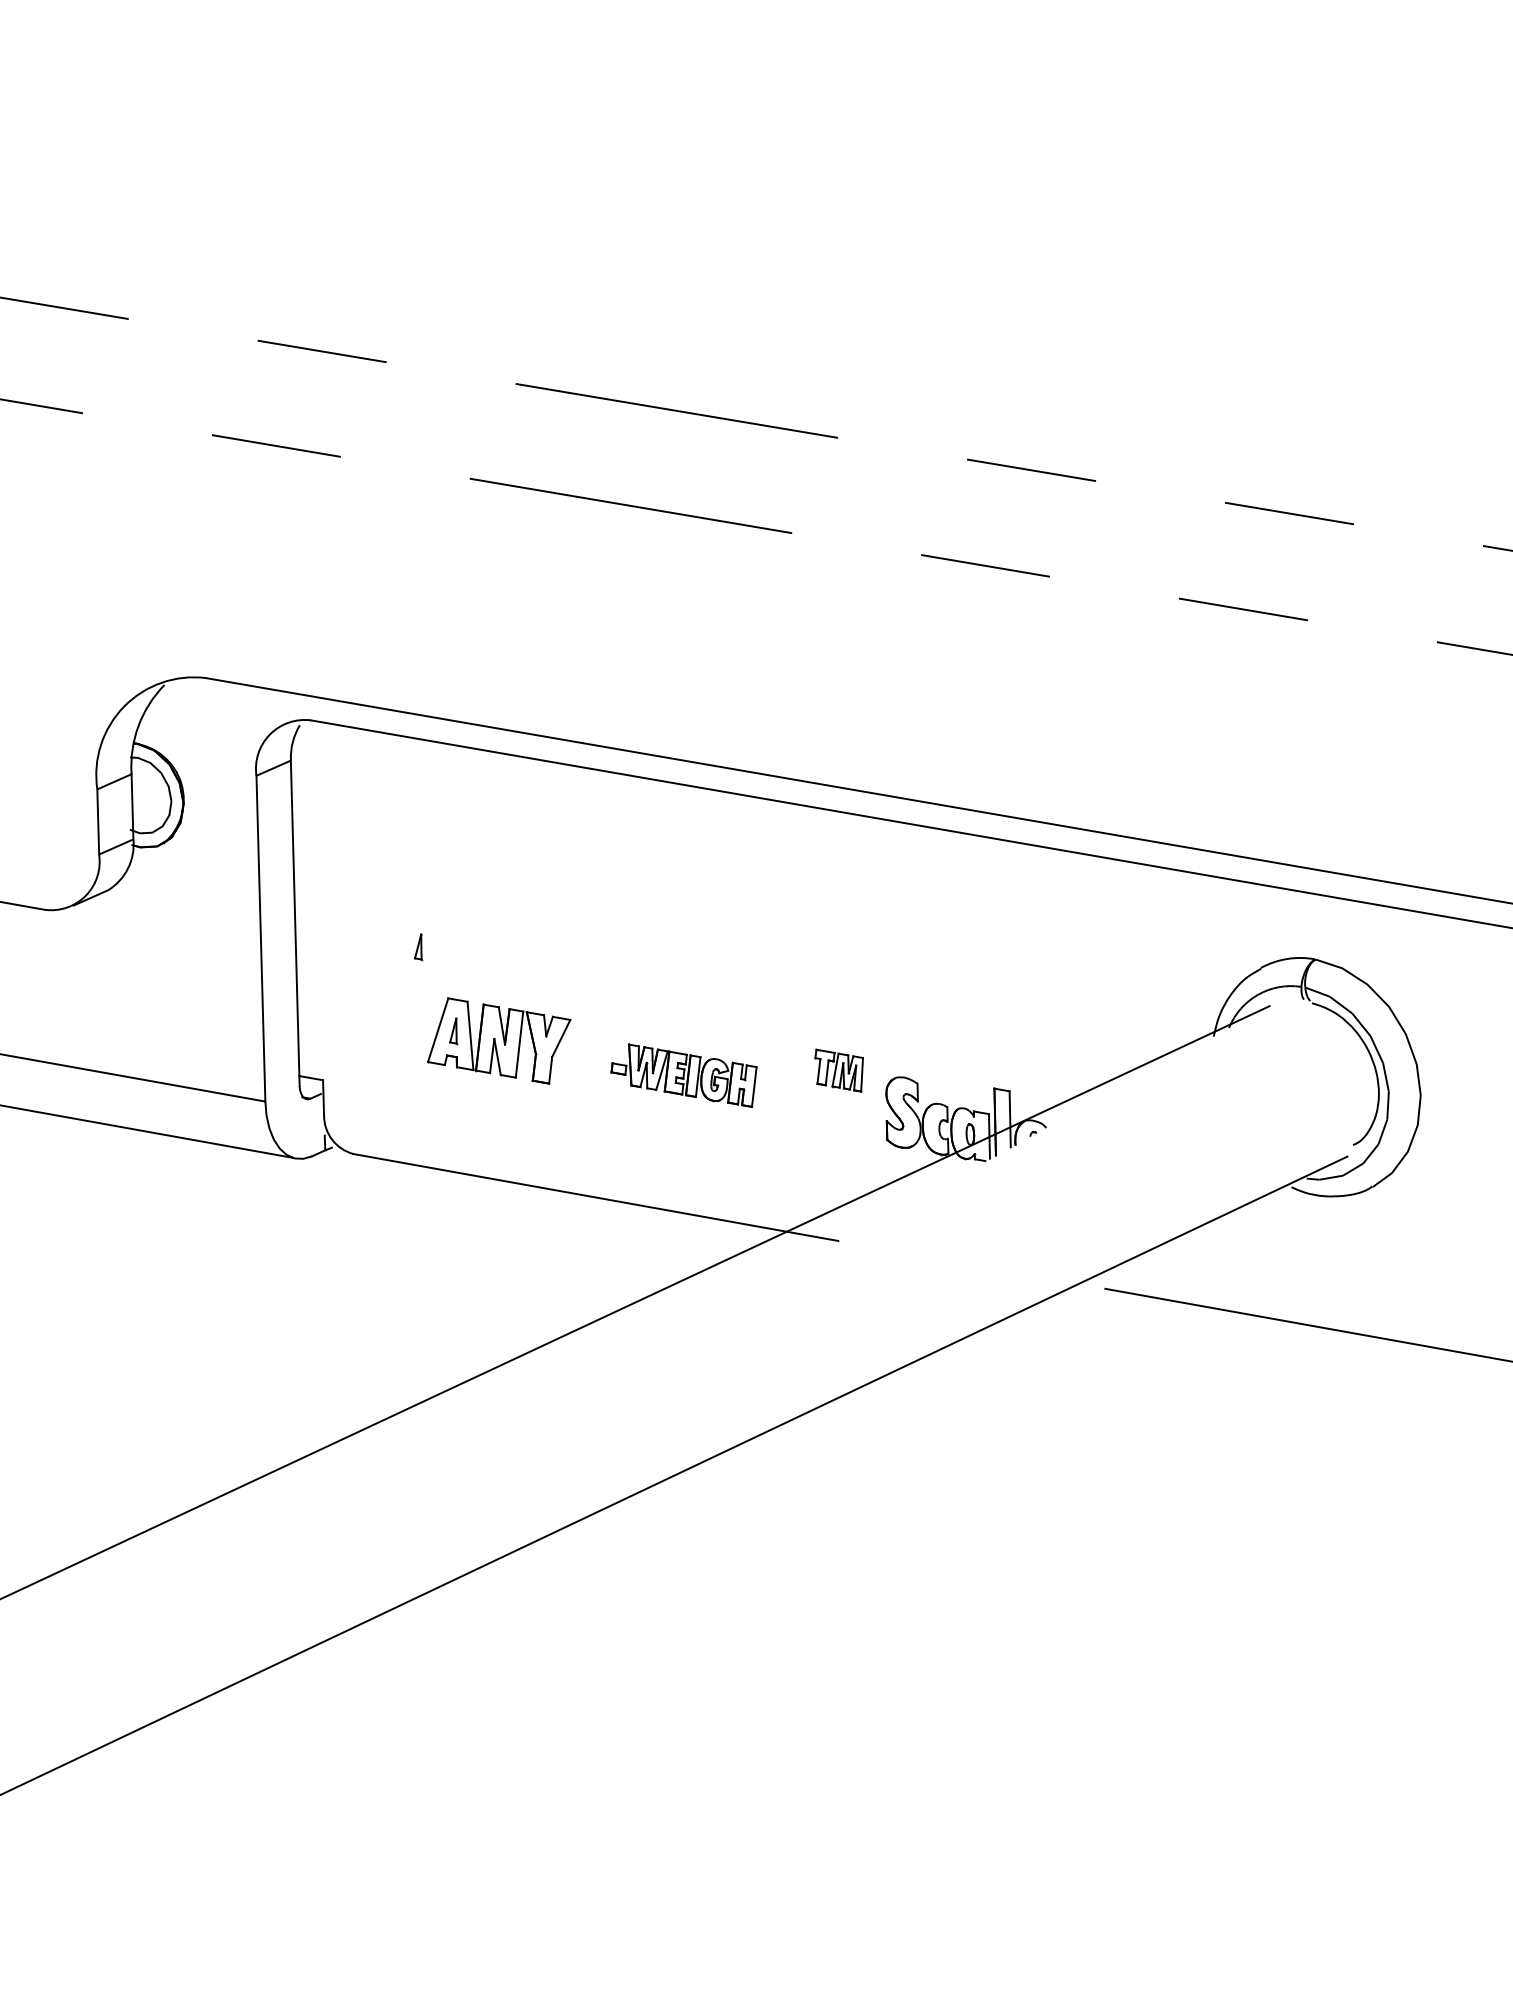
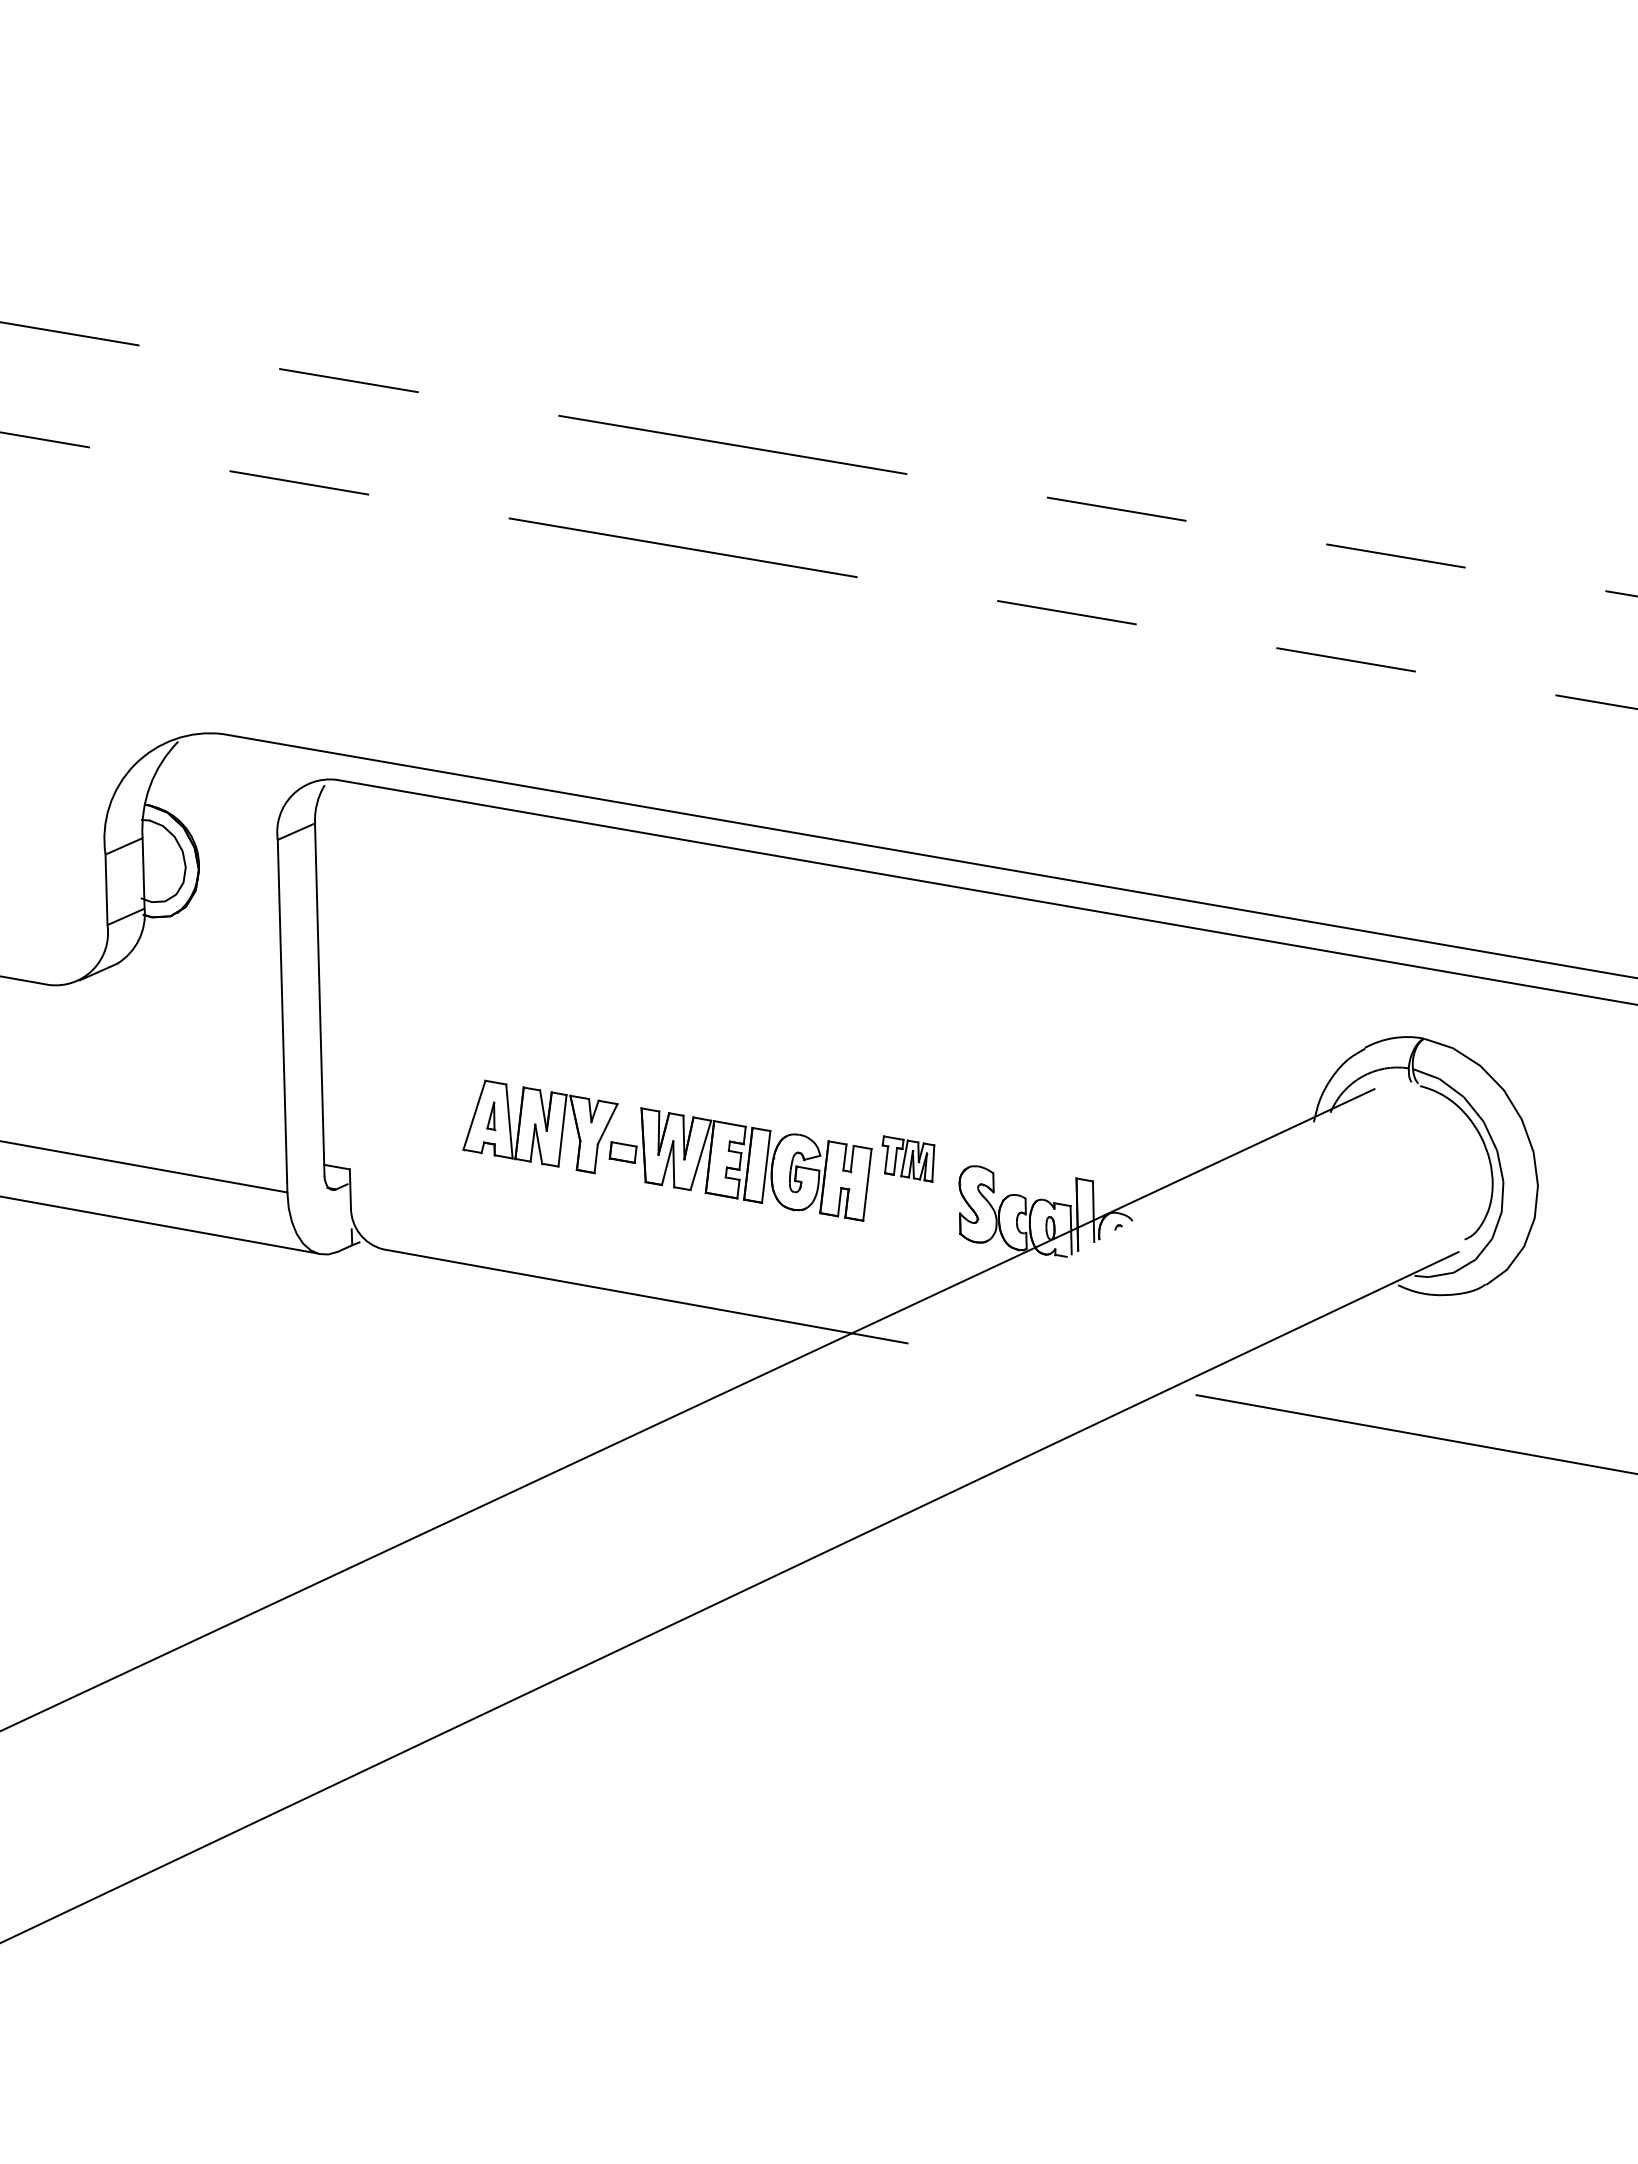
part: (418, 947) -> (453, 1025), removed
part: (683, 1075) -> (740, 1164), size x1.67

